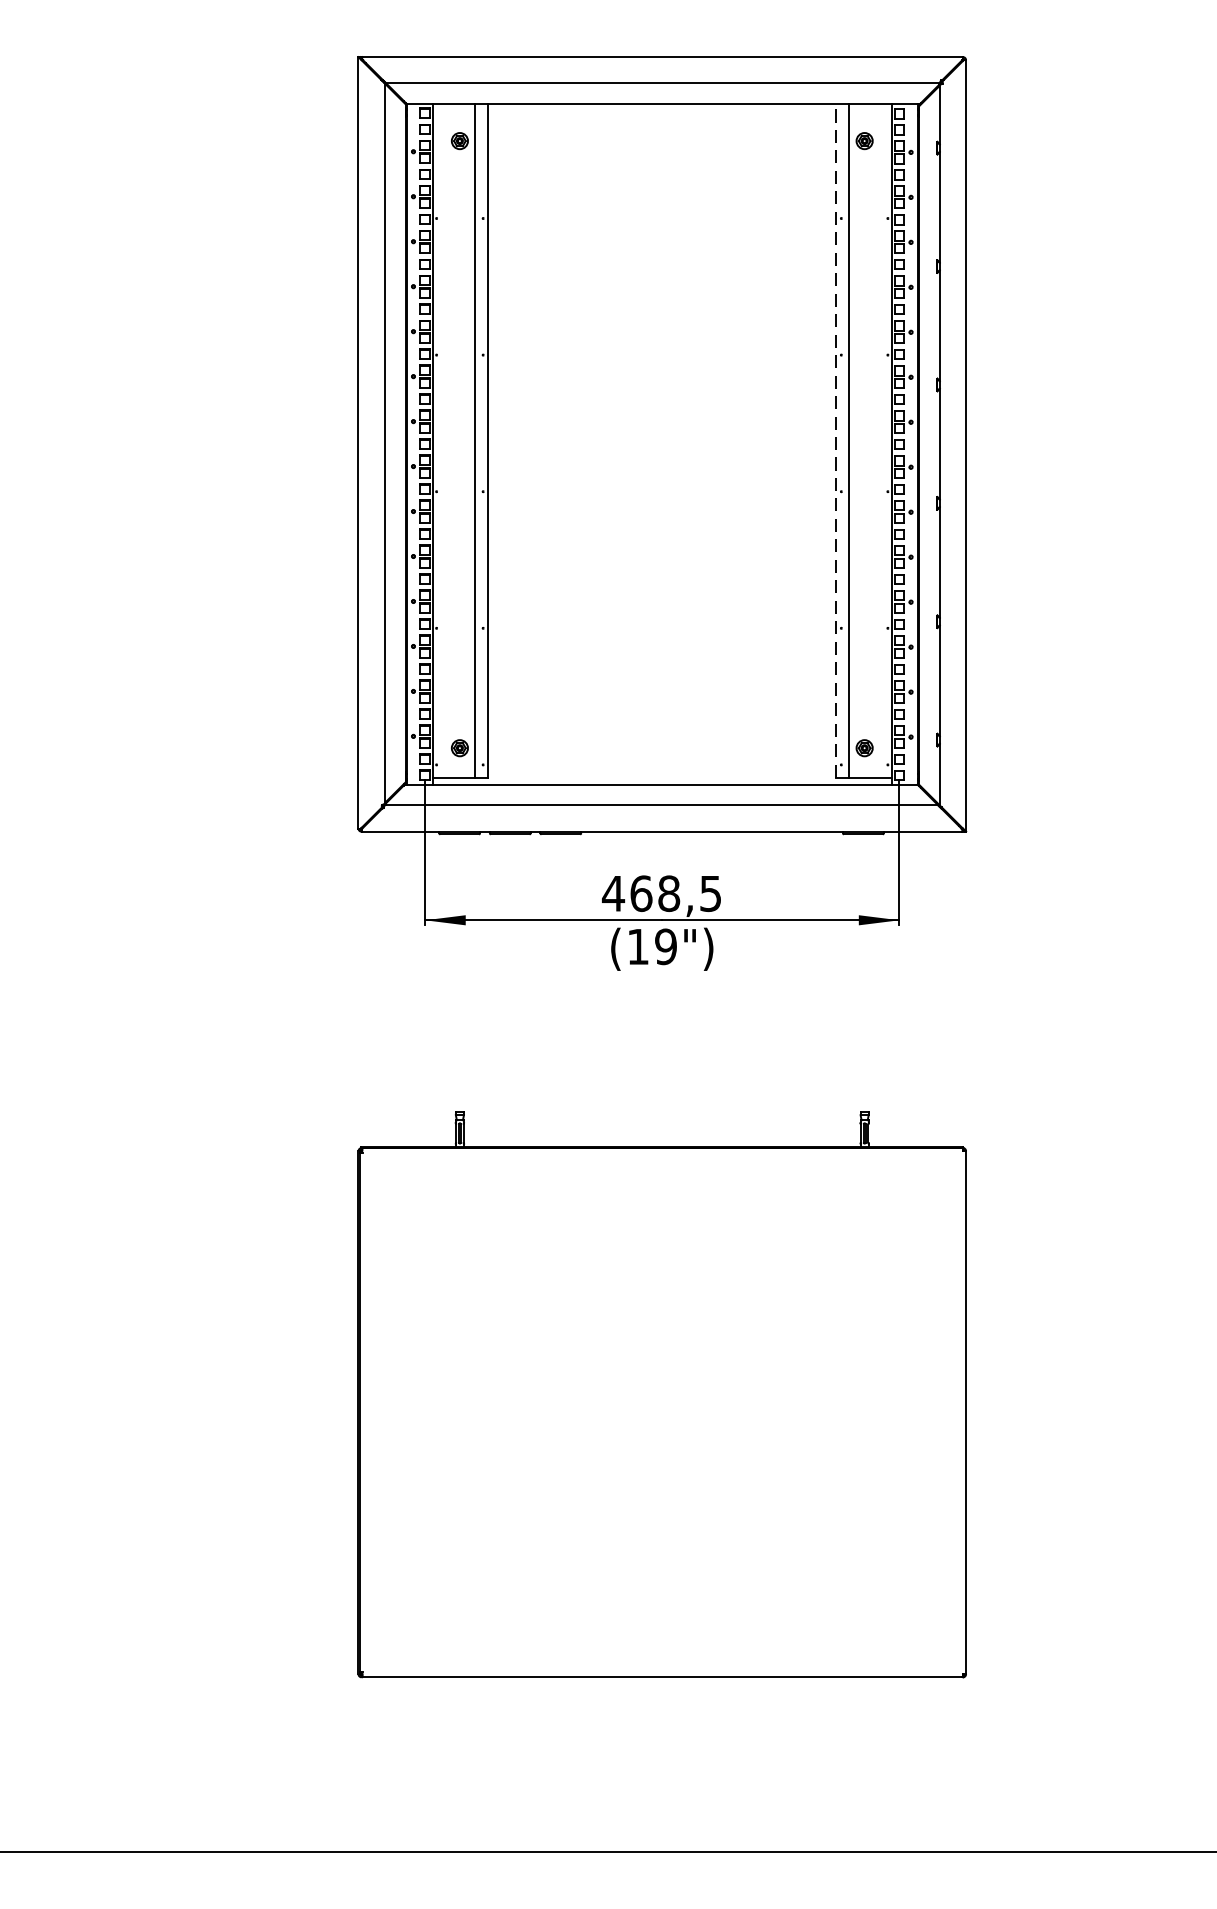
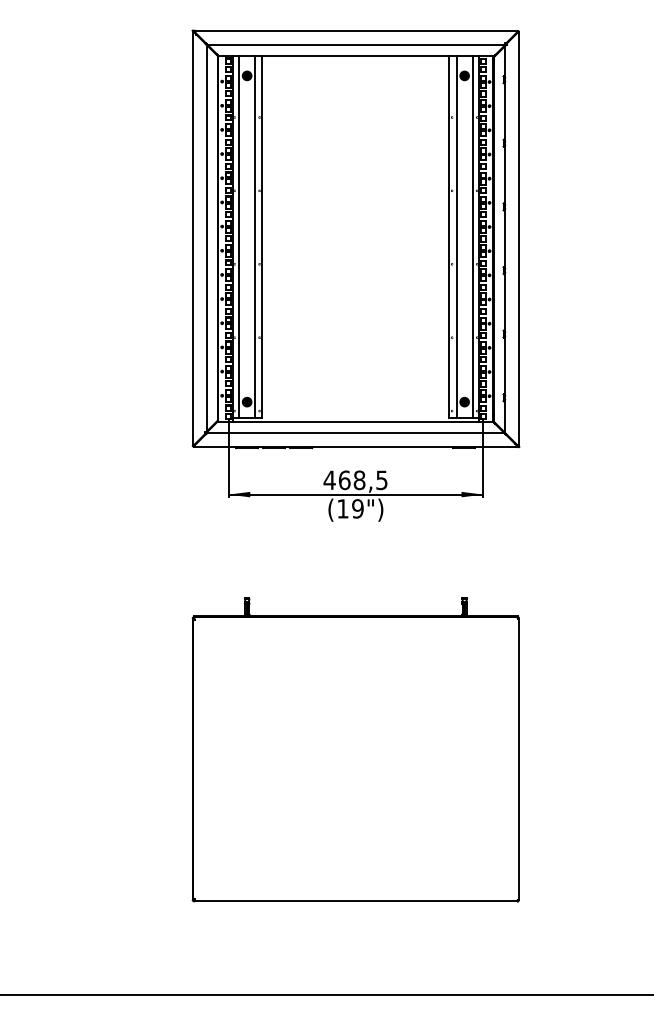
line: (445, 439) -> (239, 236), added
line: (836, 439) -> (449, 236), dashed -> solid
line: (879, 439) -> (472, 236), added

